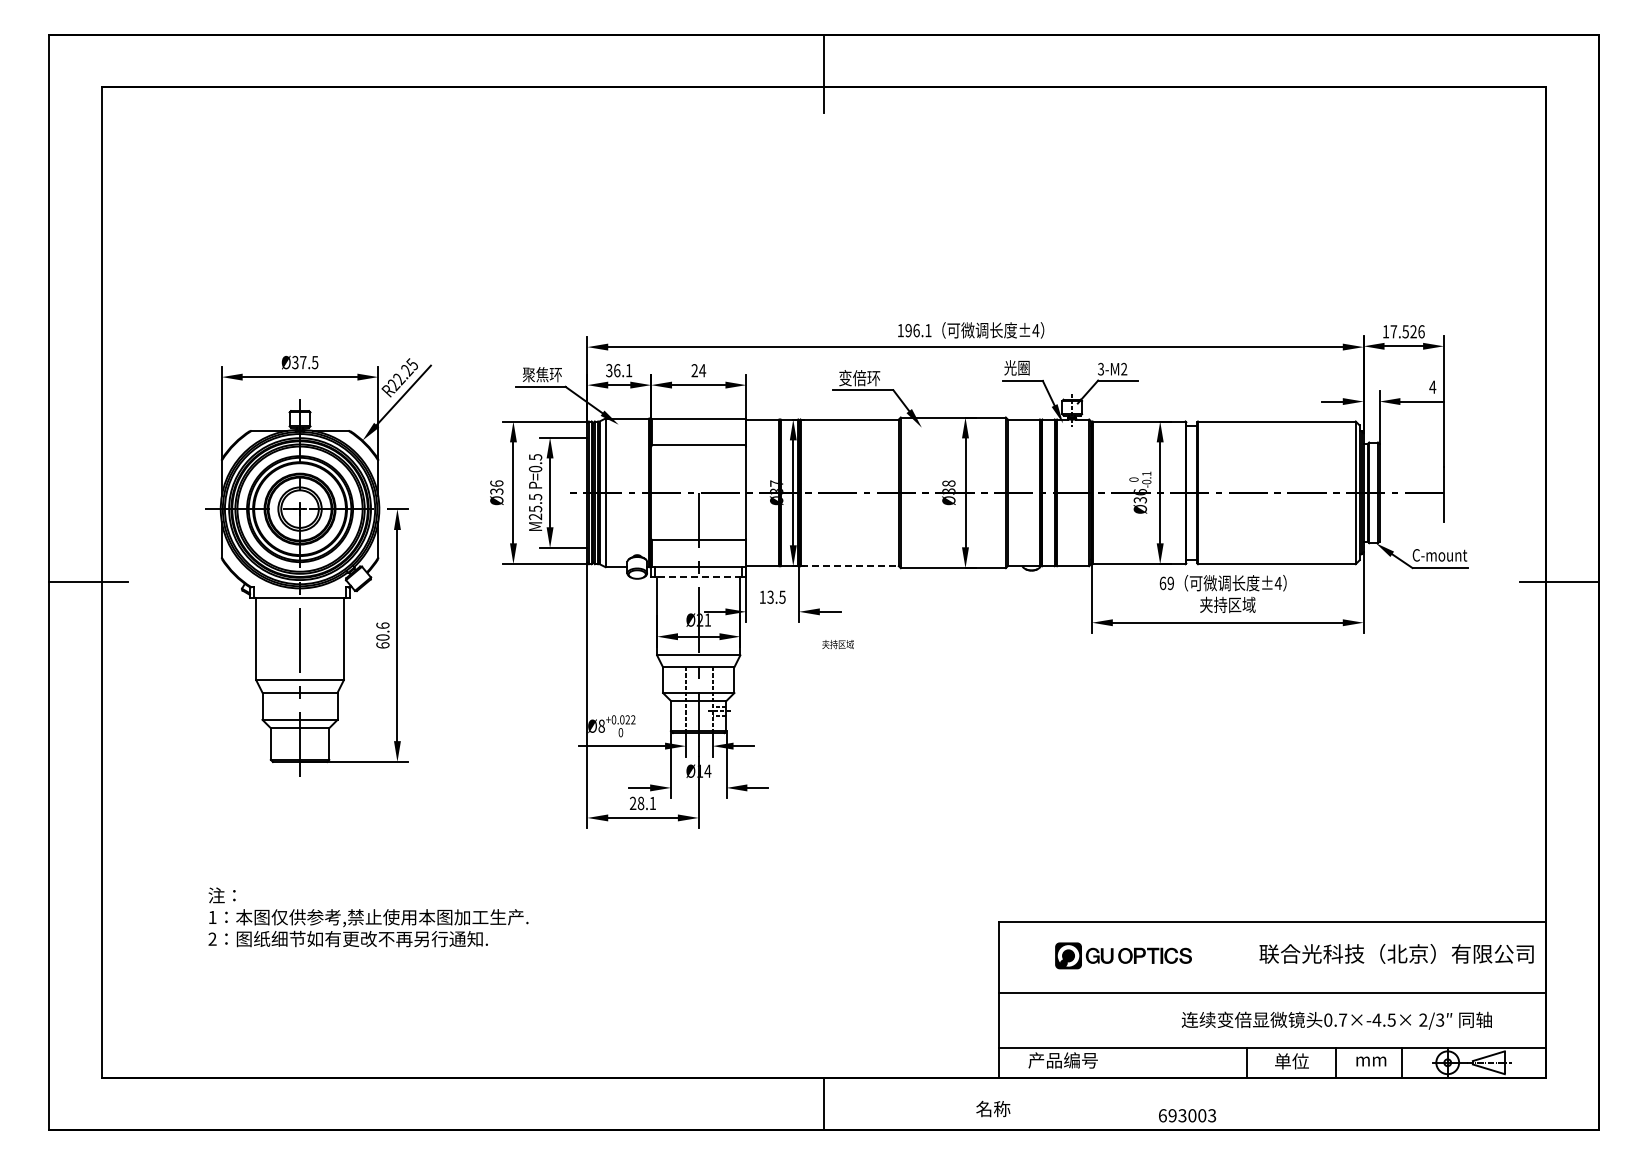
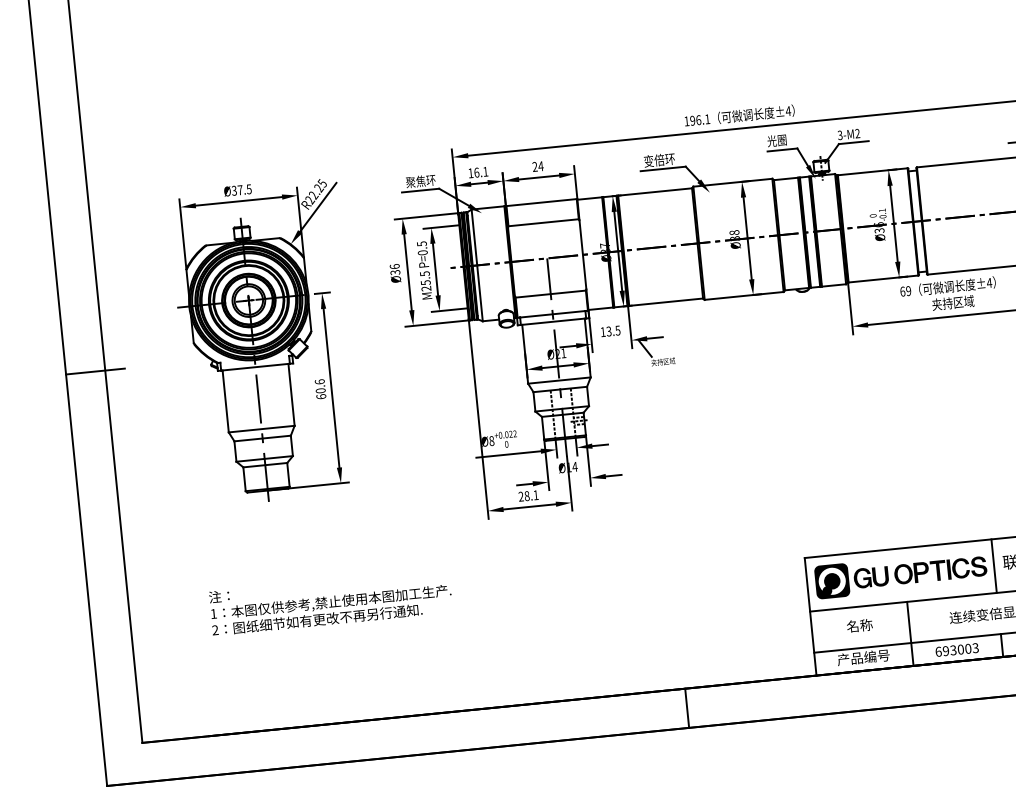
text: (609, 370) -> (470, 173), 36.1 -> 16.1
line: (850, 566) -> (666, 302), dashed -> solid
line: (698, 577) -> (553, 322), dashed -> solid
line: (815, 624) -> (644, 348), added
part: (1123, 955) -> (901, 574), size x1.67
line: (1247, 956) -> (994, 565), added
line: (1127, 1035) -> (910, 634), added
text: (993, 1108) -> (859, 625), moved
text: (1187, 1115) -> (957, 649), moved

